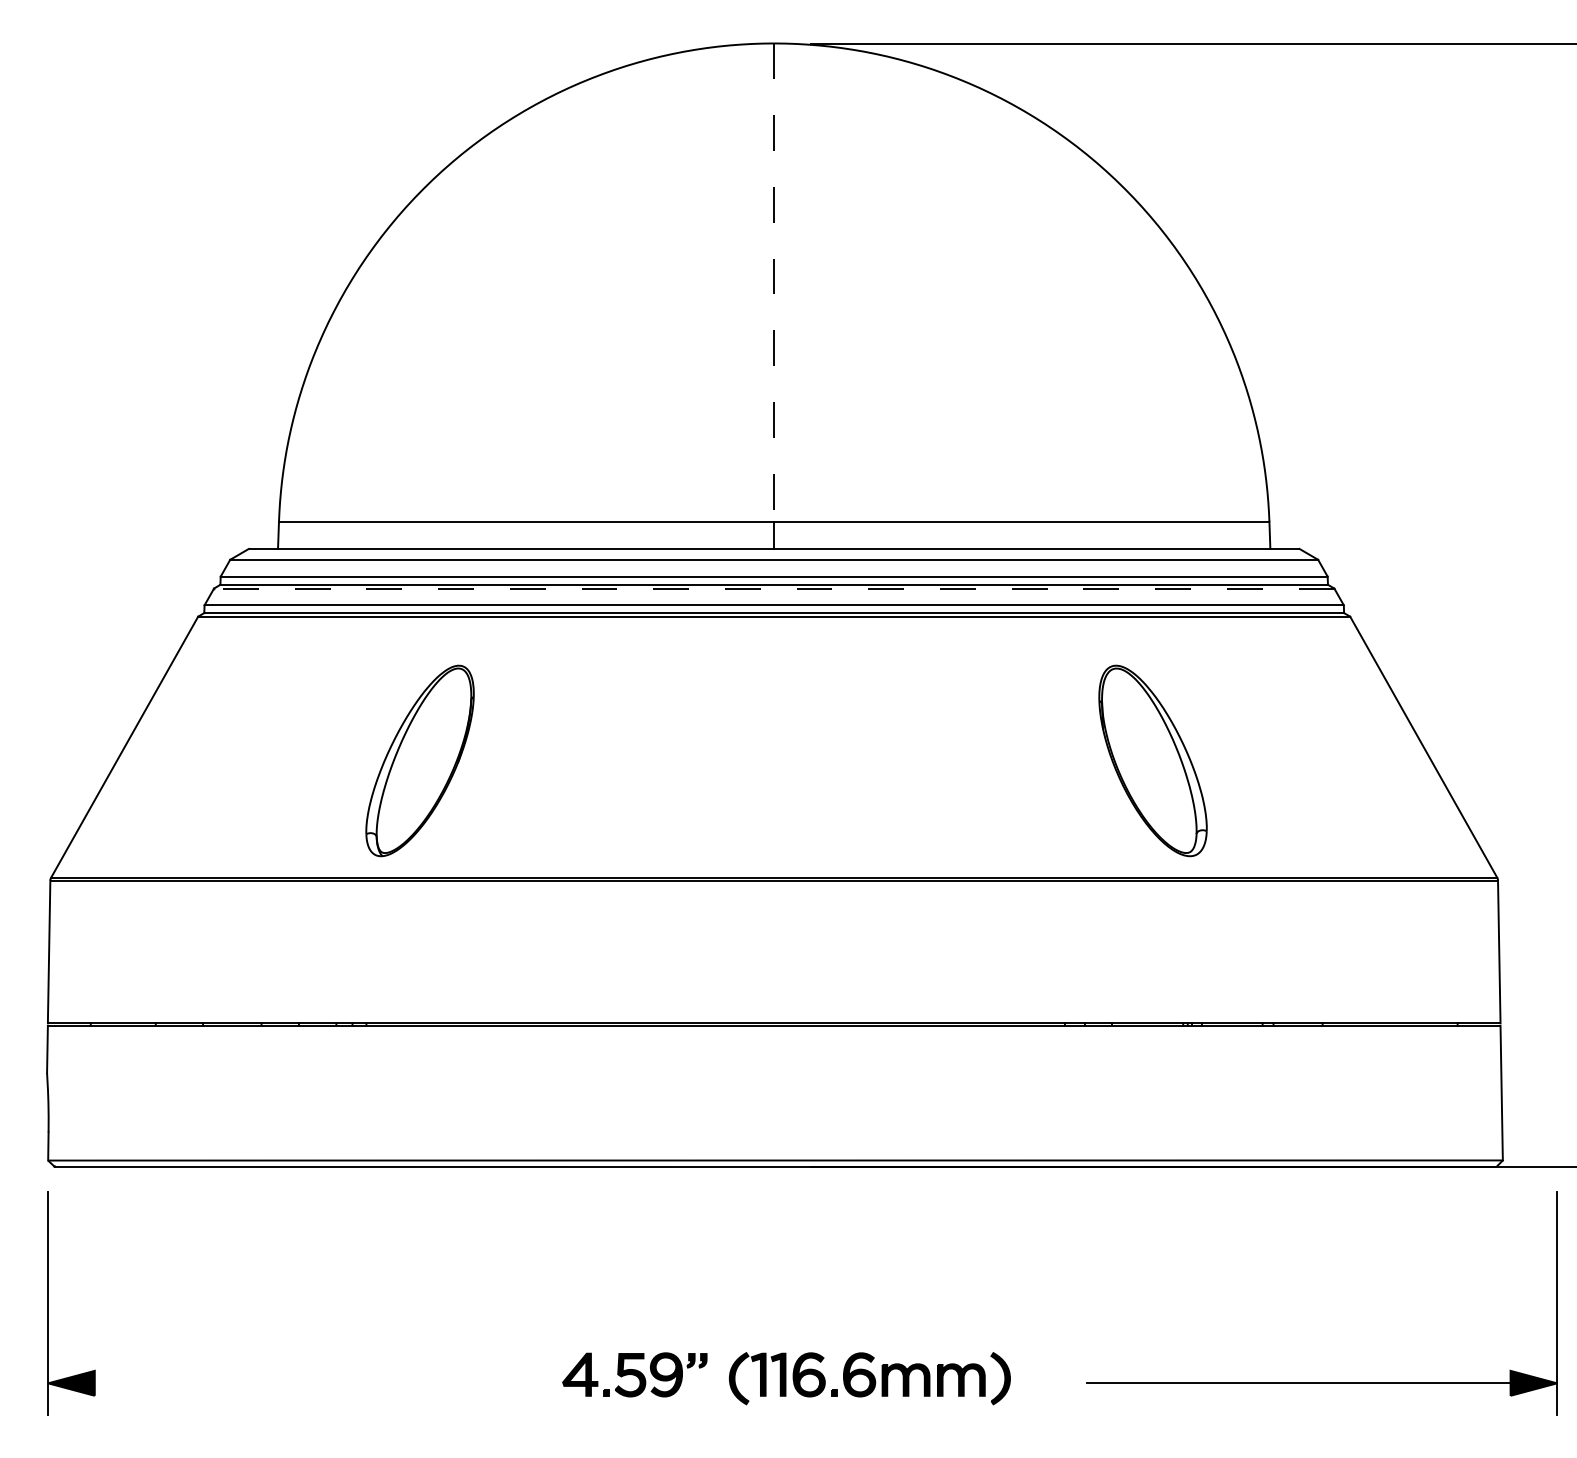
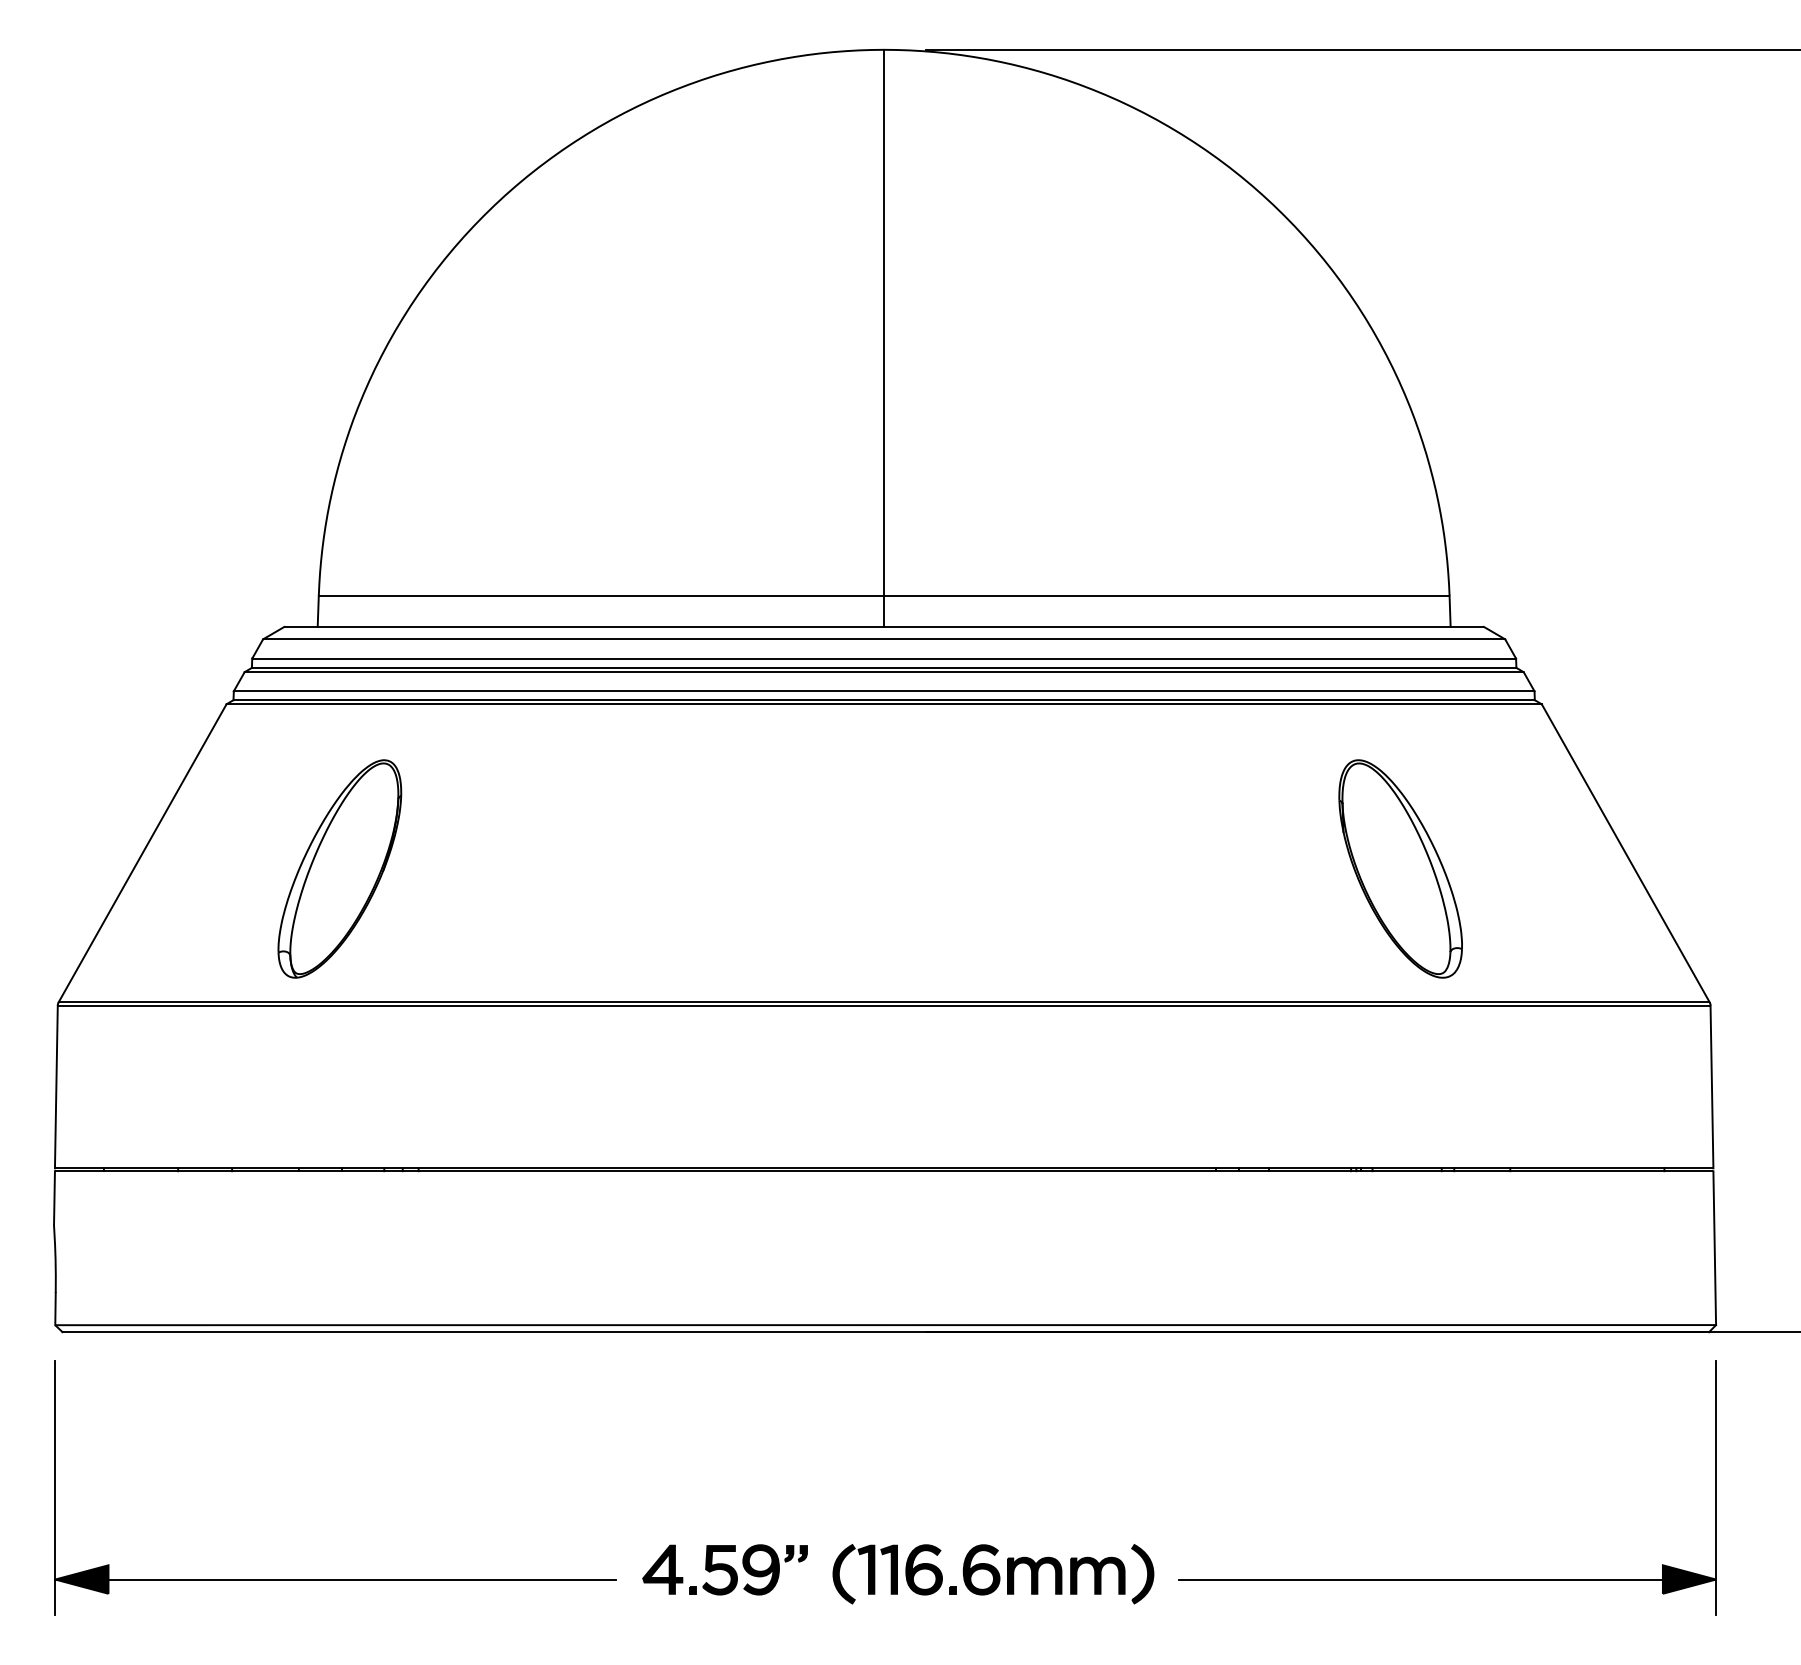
line: (774, 282) -> (884, 322), dashed -> solid
line: (774, 588) -> (884, 672), dashed -> solid
part: (419, 760) -> (339, 868), moved
part: (1152, 760) -> (1400, 868), moved
line: (293, 1383) -> (335, 1579), added
part: (1321, 1383) -> (1447, 1579), moved

